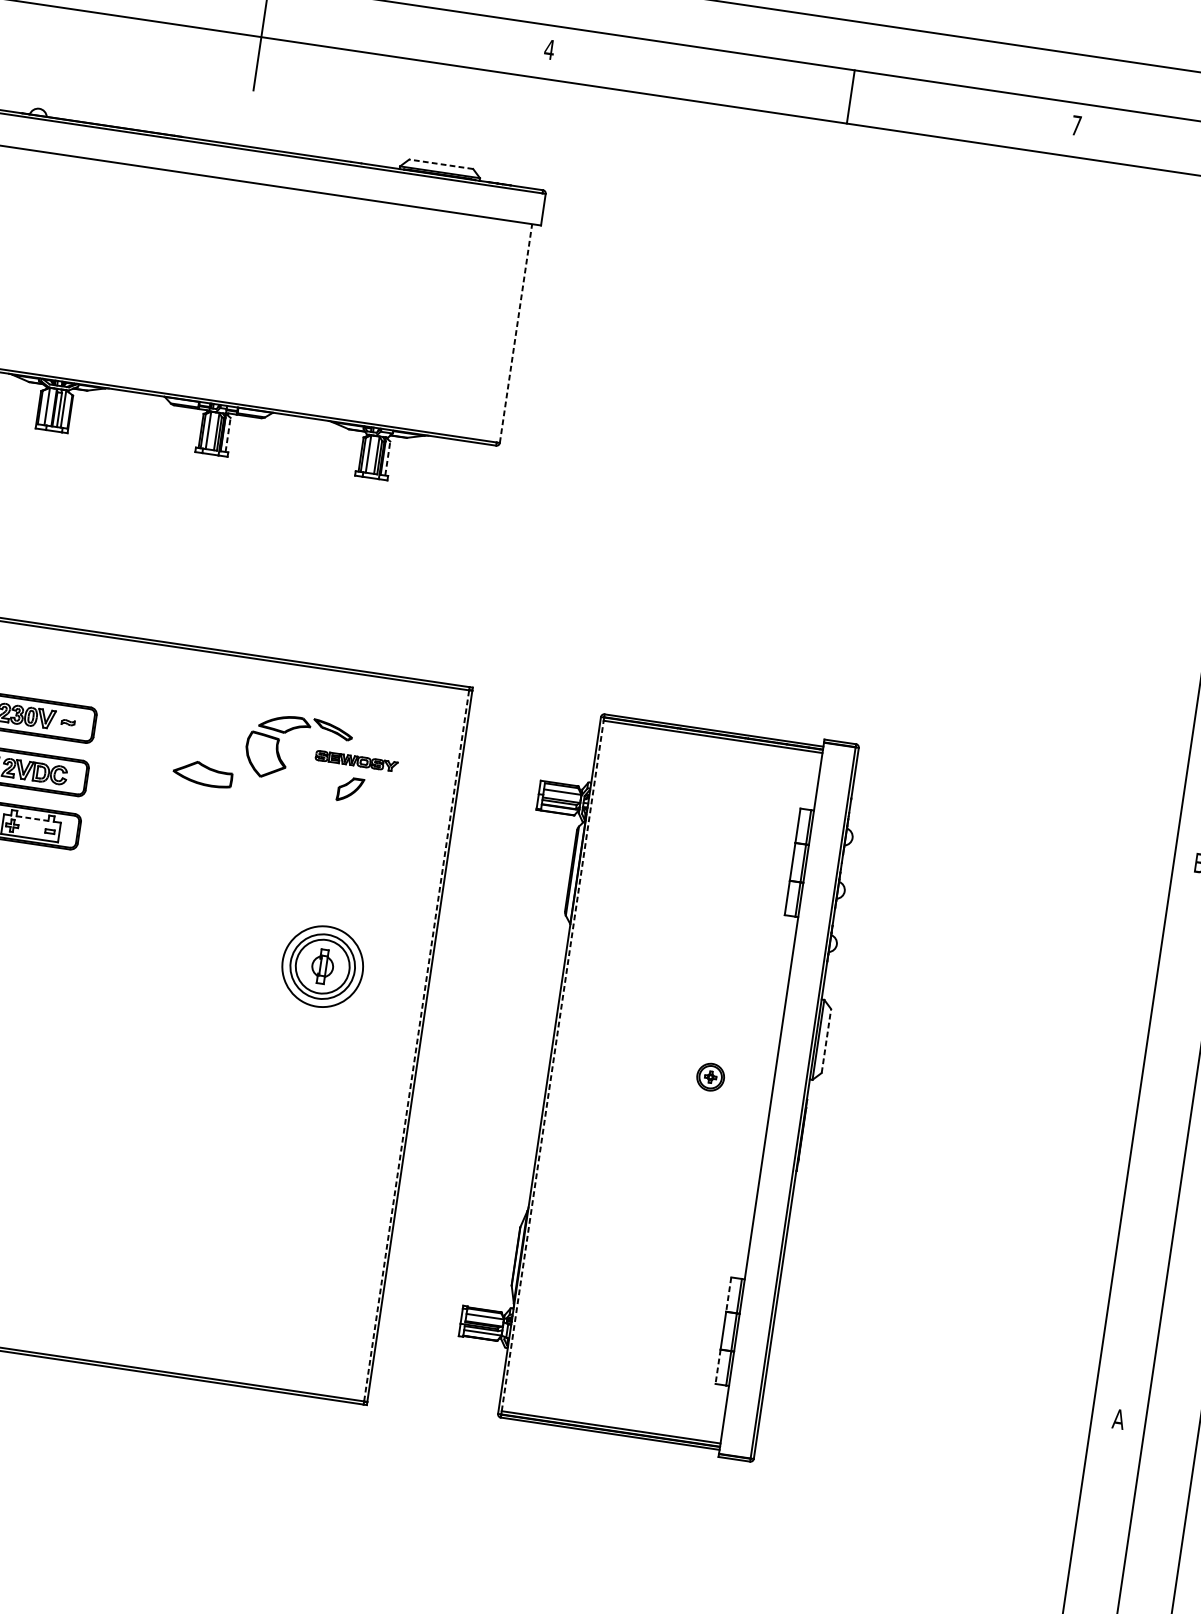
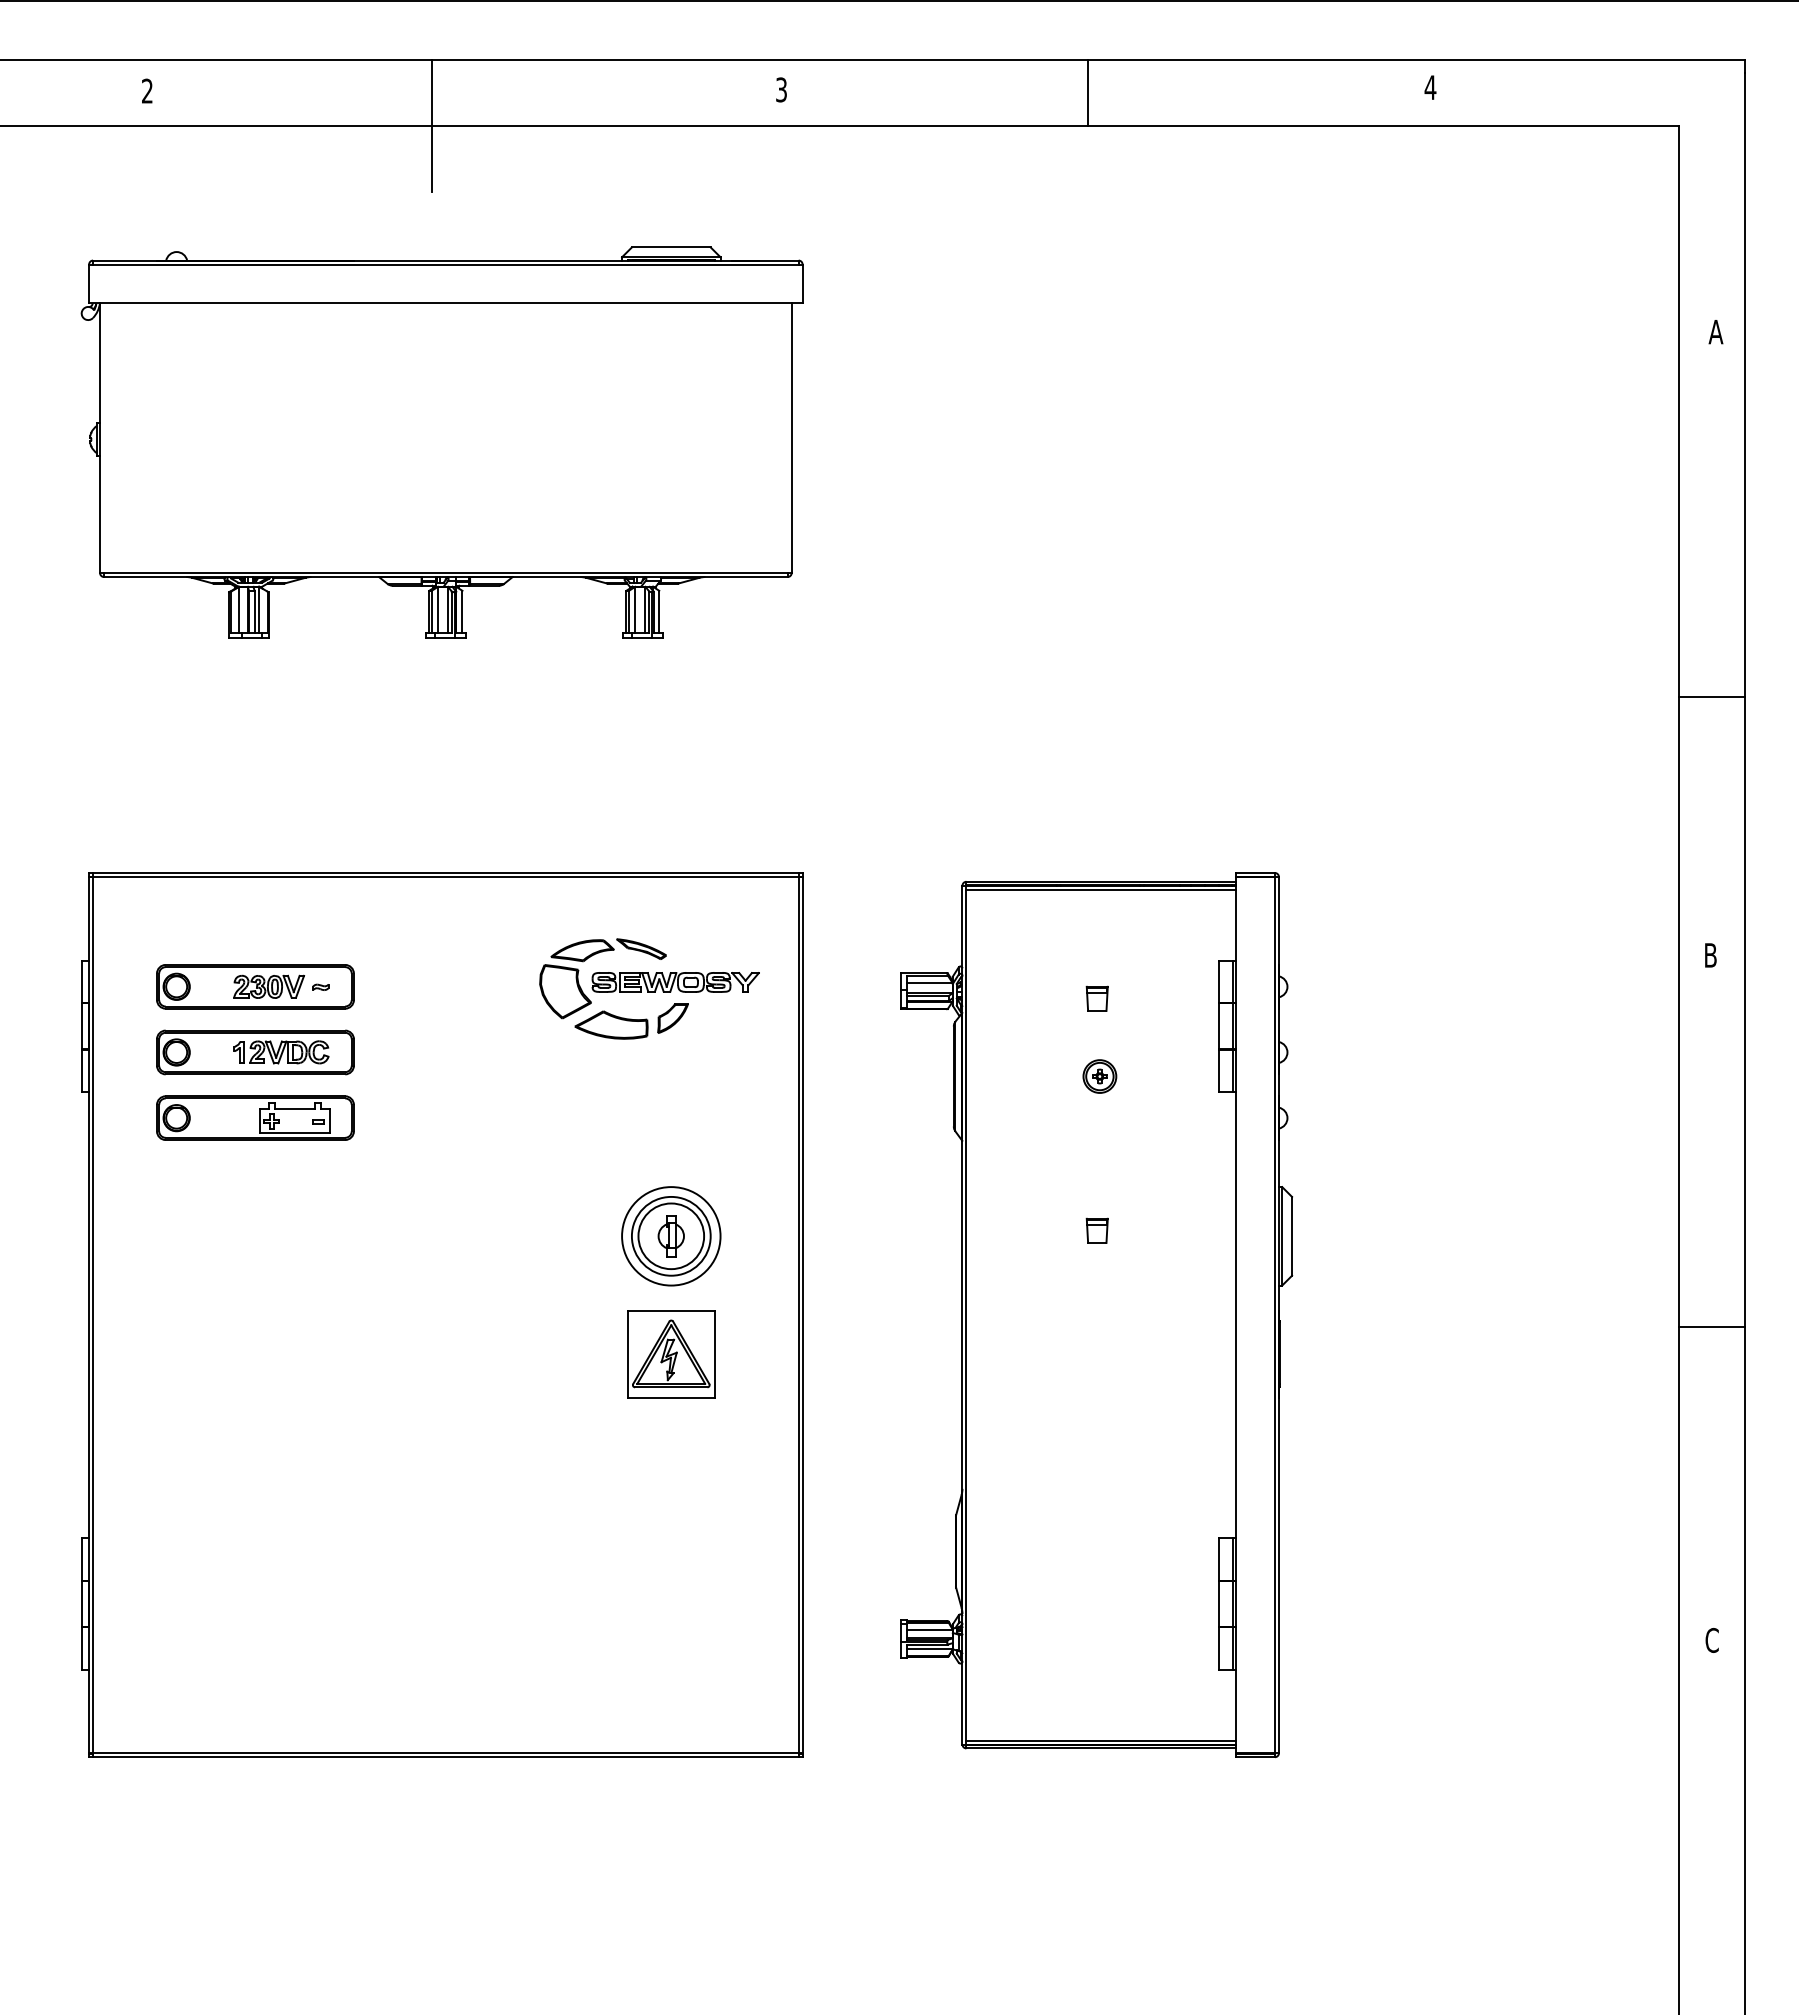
text: (549, 49) -> (781, 89), 4 -> 3
line: (850, 97) -> (1088, 93), moved
text: (1076, 125) -> (1430, 87), 7 -> 4
line: (440, 164) -> (670, 247), dashed -> solid
line: (515, 333) -> (791, 438), dashed -> solid
line: (228, 434) -> (462, 611), dashed -> solid
line: (388, 458) -> (659, 611), dashed -> solid
part: (356, 761) -> (675, 982), size x1.67
part: (203, 773) -> (611, 1024), moved
line: (32, 818) -> (294, 1109), dashed -> solid
part: (696, 824) -> (1096, 998), added
part: (668, 1012) -> (1096, 1230), added
line: (826, 1040) -> (1292, 1235), dashed -> solid
line: (416, 1045) -> (798, 1314), dashed -> solid
part: (308, 1062) -> (671, 1354), added
line: (552, 1065) -> (966, 1314), dashed -> solid
part: (710, 1077) -> (1099, 1076), moved
line: (1155, 1165) -> (1711, 1327), added
line: (728, 1294) -> (1219, 1559), dashed -> solid
line: (718, 1367) -> (1219, 1649), dashed -> solid
text: (1118, 1418) -> (1711, 1639), A -> C

